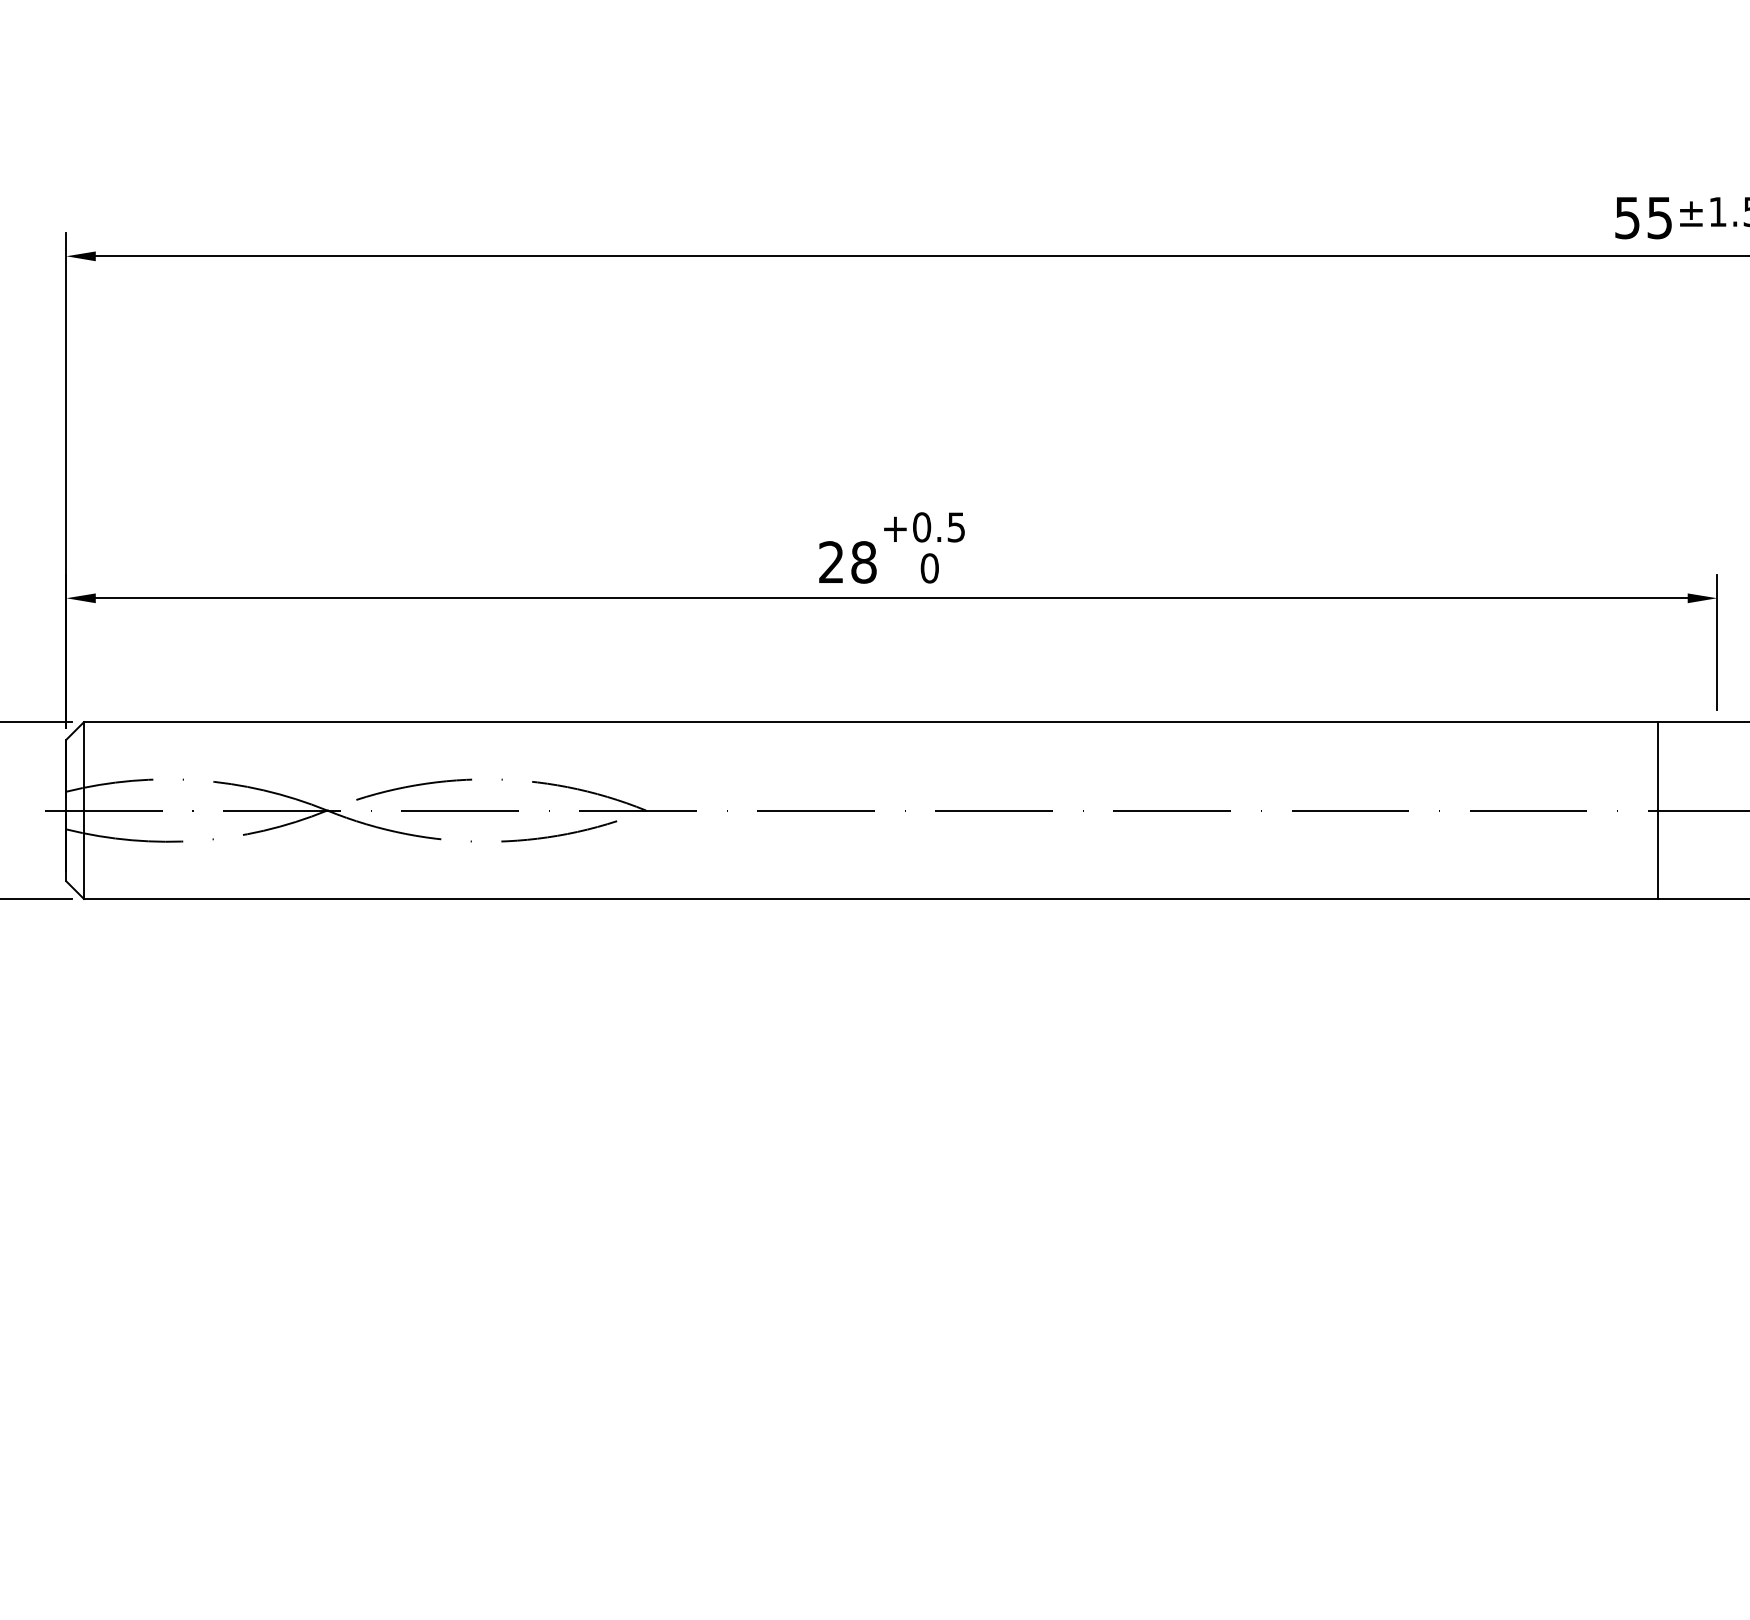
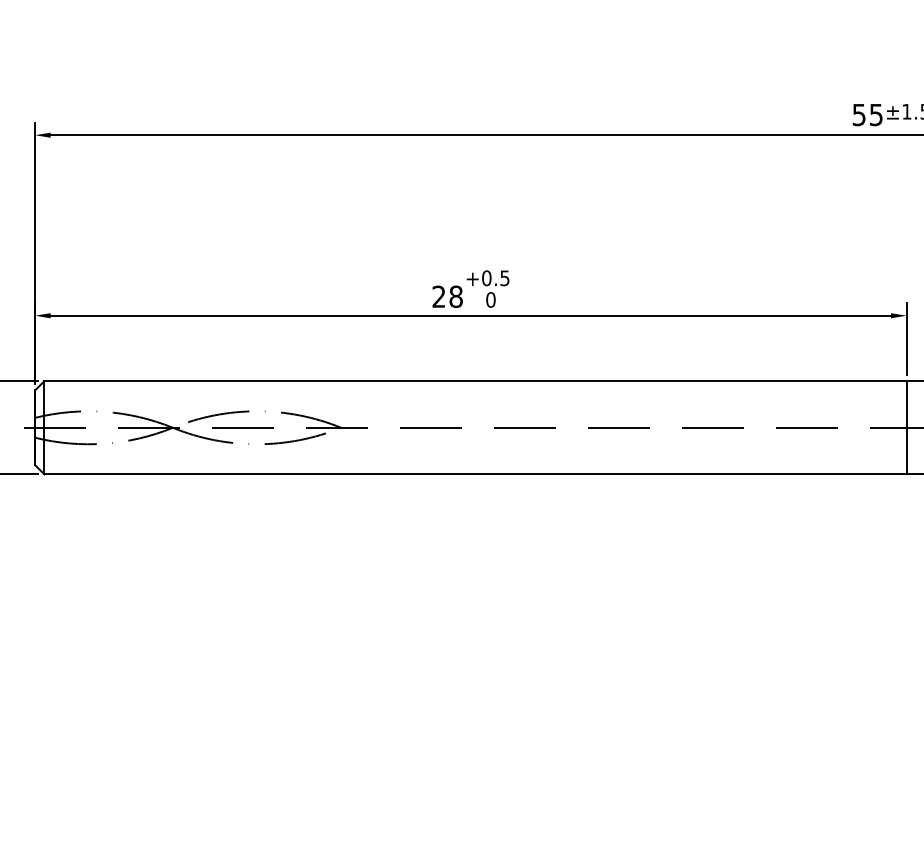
line: (1658, 810) -> (906, 427), moved

